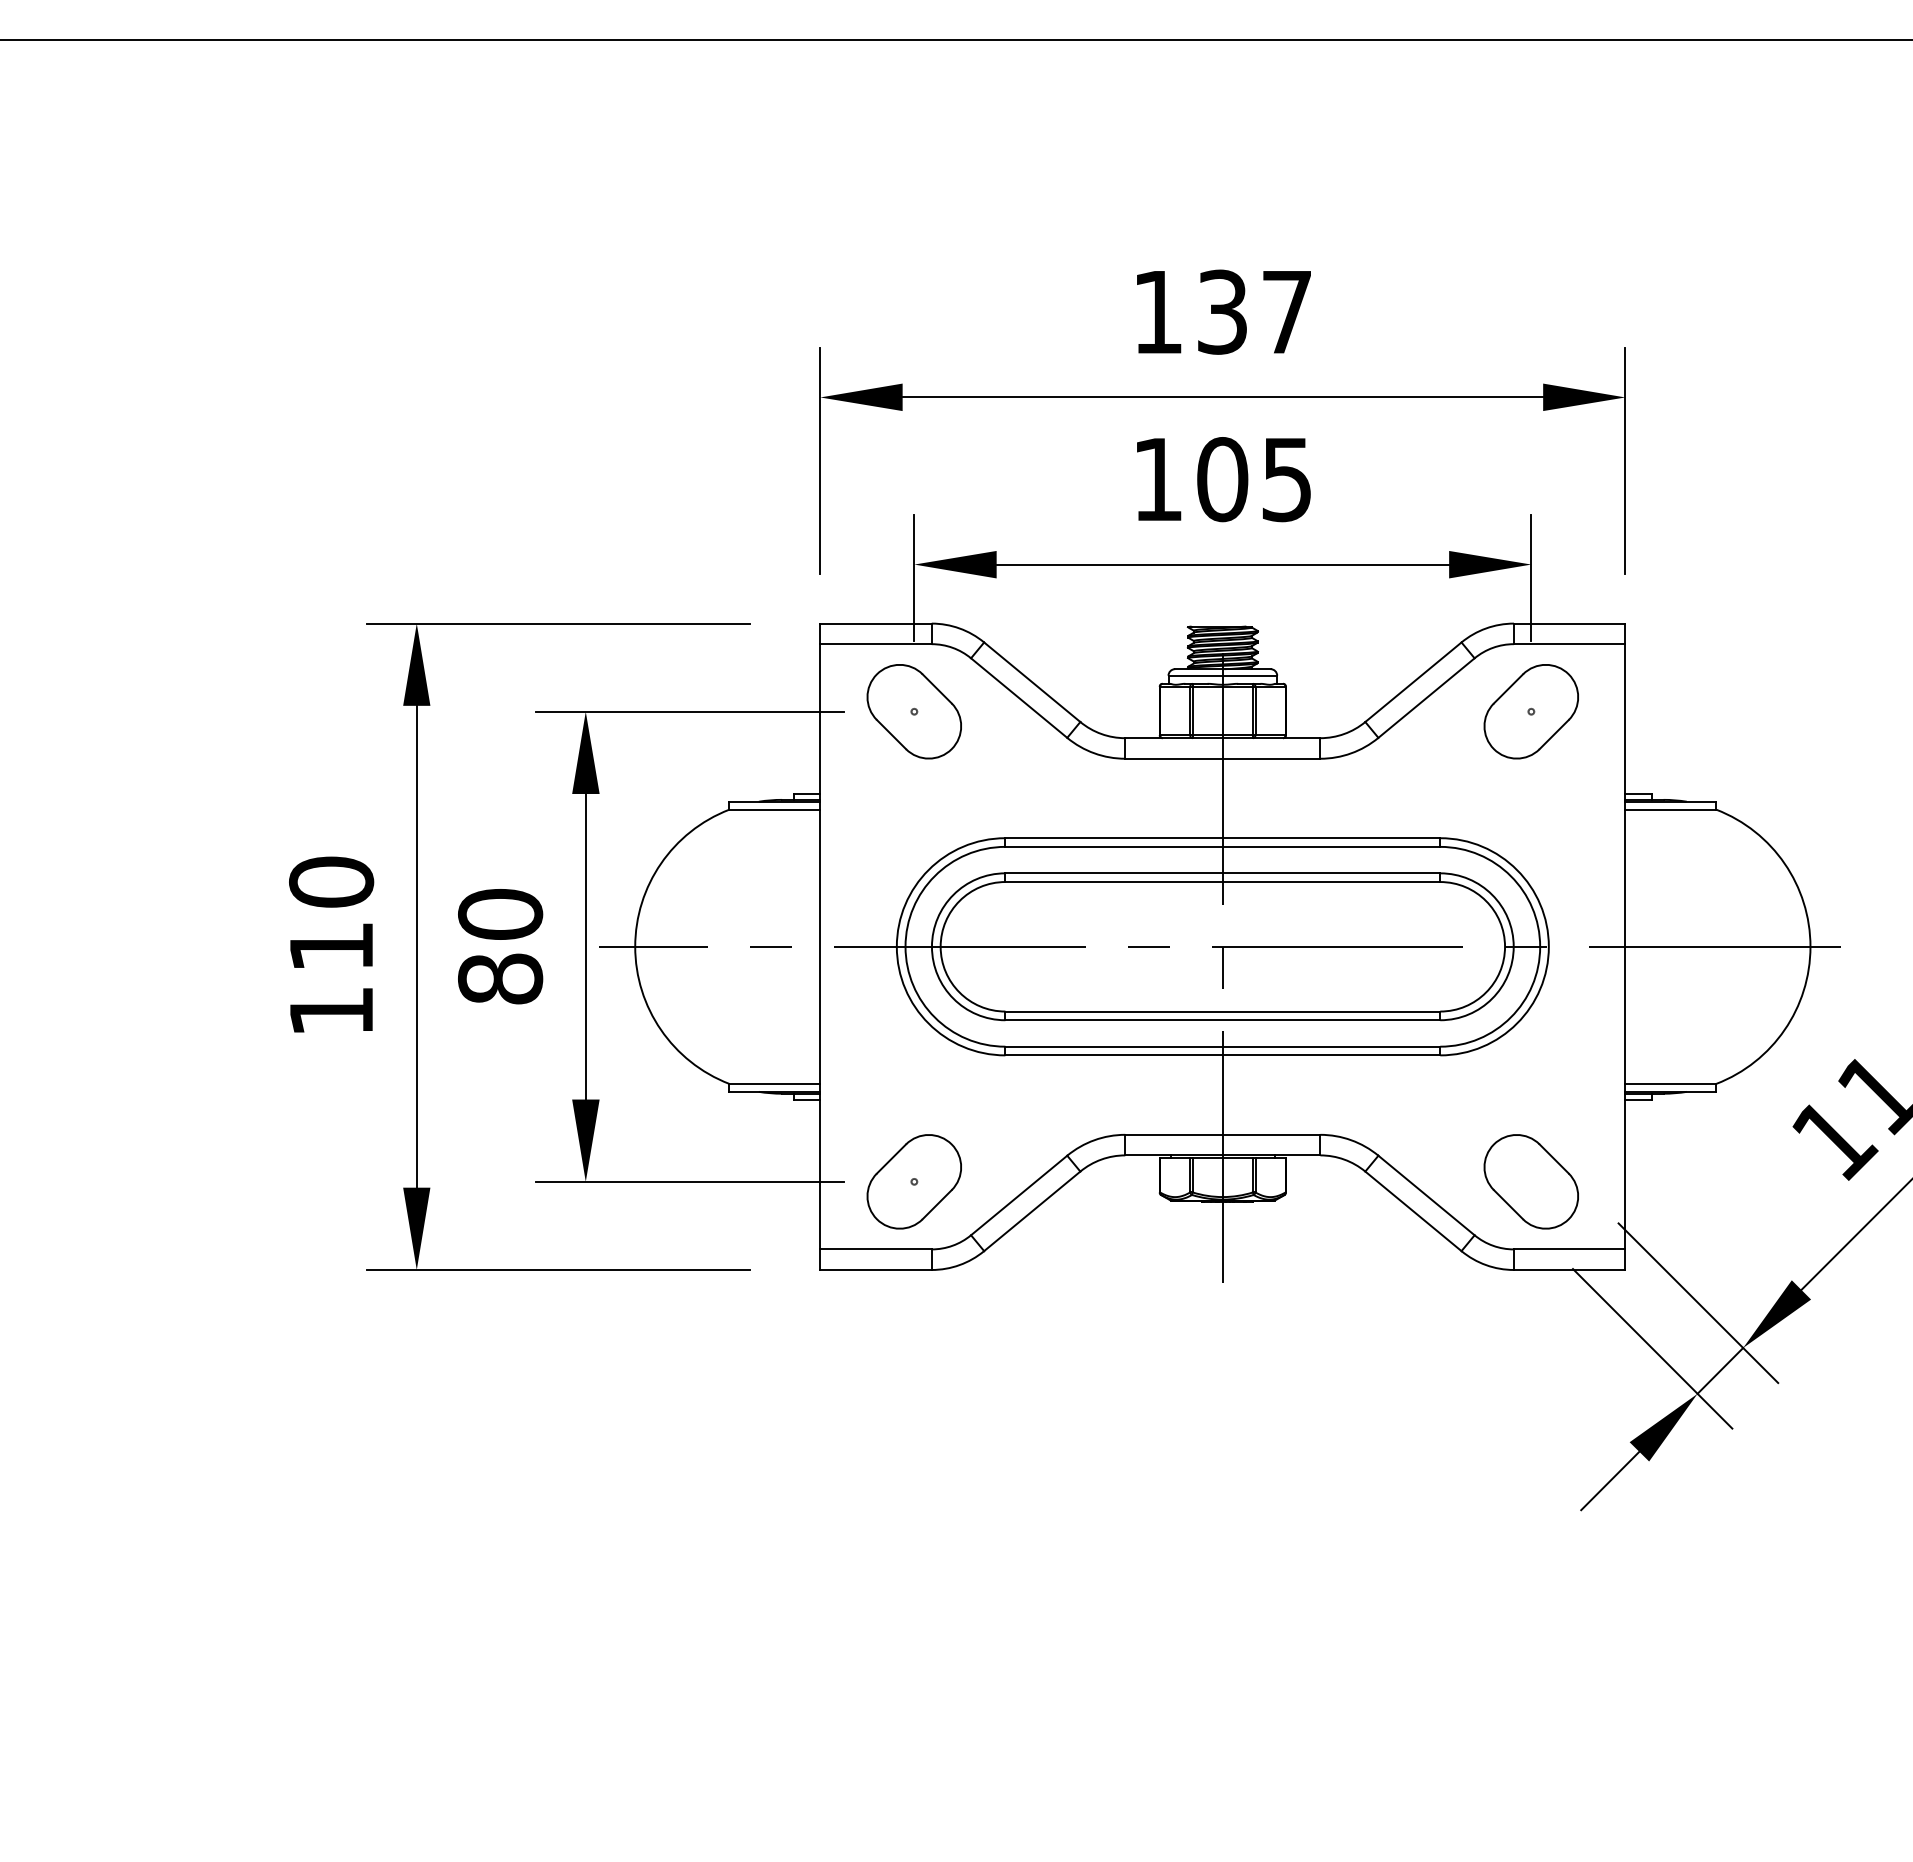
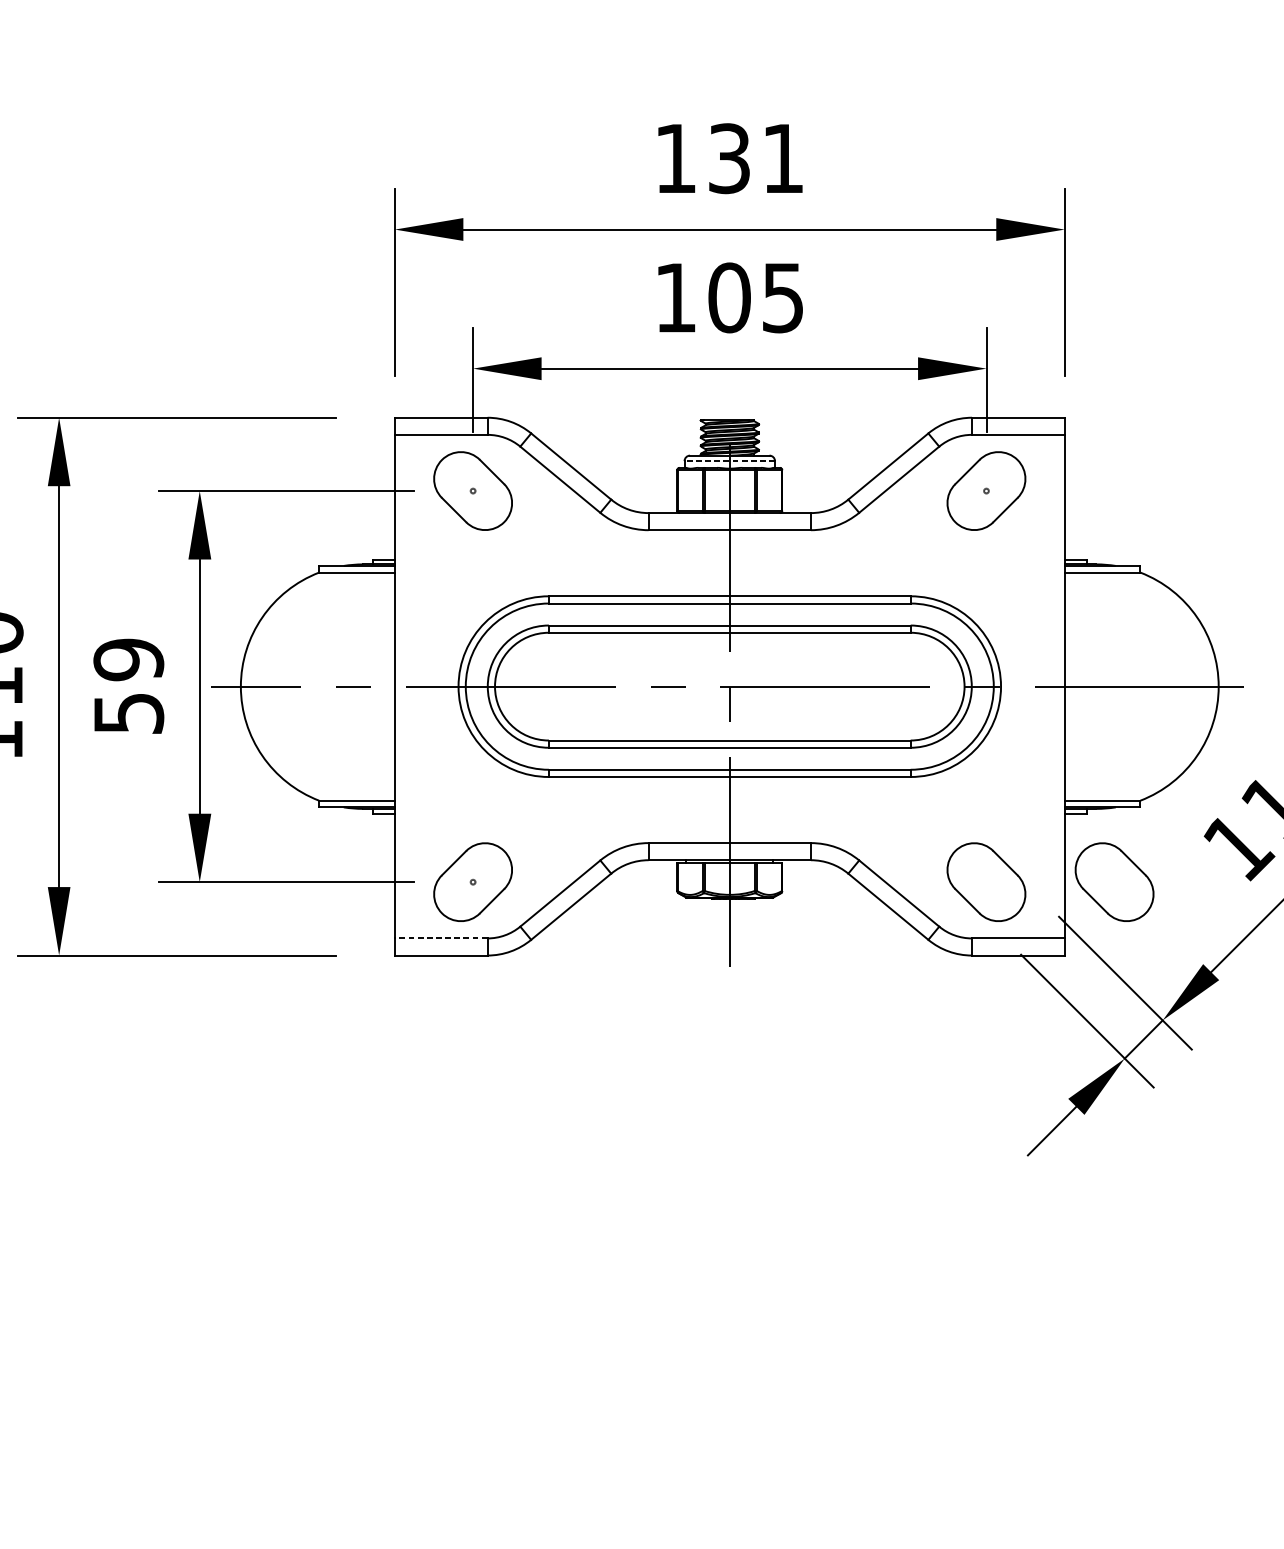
text: (1286, 312) -> (782, 158), 137 -> 131
line: (1222, 675) -> (729, 460), solid -> dashed
text: (500, 946) -> (128, 686), 80 -> 59
part: (1684, 1181) -> (1113, 881), added
line: (876, 1249) -> (441, 938), solid -> dashed

